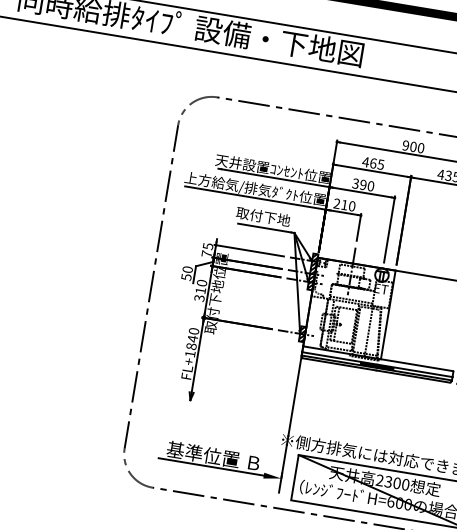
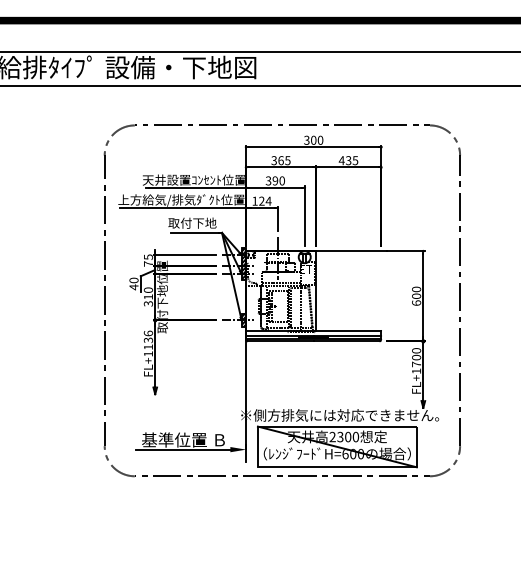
text: (405, 145) -> (306, 140), 900 -> 300
text: (366, 162) -> (274, 160), 465 -> 365
text: (344, 204) -> (261, 200), 210 -> 124
text: (185, 277) -> (133, 287), 50 -> 40
text: (192, 338) -> (148, 339), FL+1840 -> FL+1136

